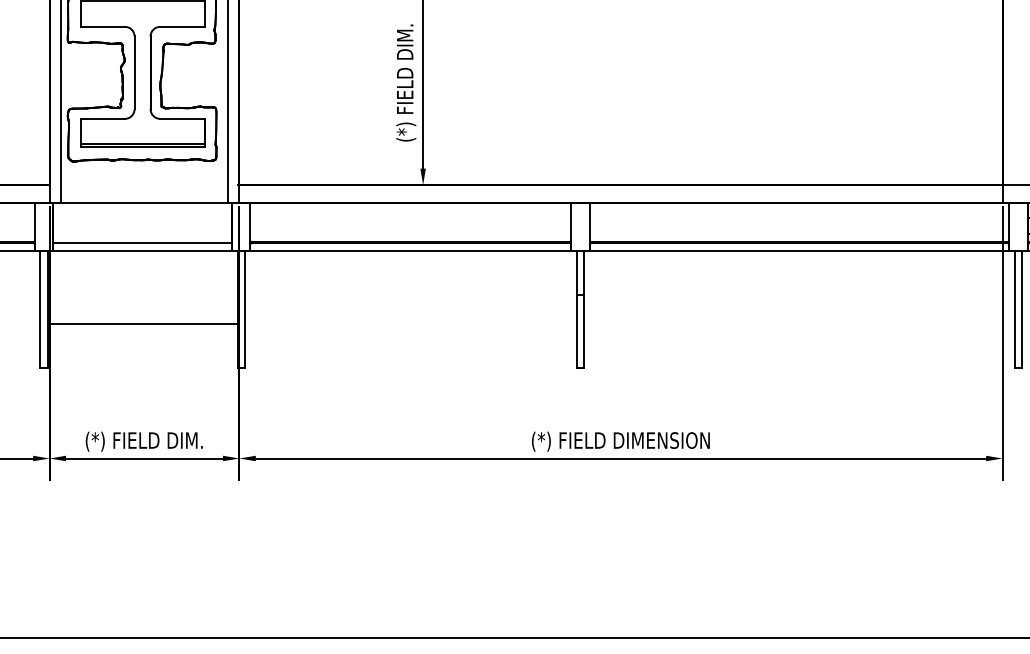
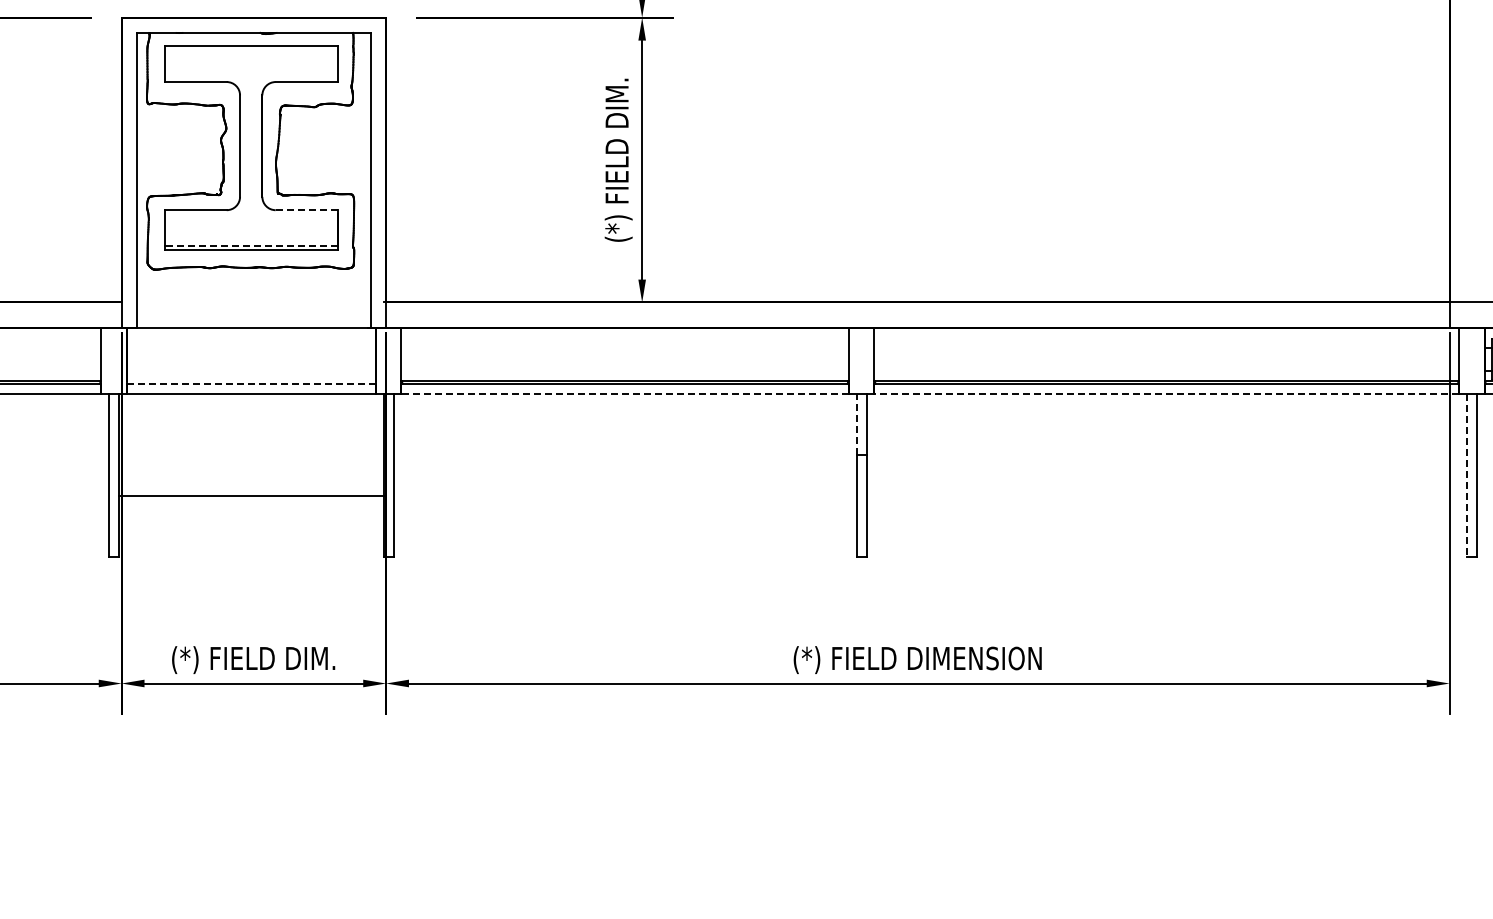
line: (182, 119) -> (306, 210), solid -> dashed
line: (142, 144) -> (250, 245), solid -> dashed
line: (142, 243) -> (251, 383), solid -> dashed
line: (411, 251) -> (625, 394), solid -> dashed
line: (799, 251) -> (1166, 394), solid -> dashed
line: (576, 272) -> (856, 424), solid -> dashed
line: (1014, 309) -> (1466, 475), solid -> dashed

